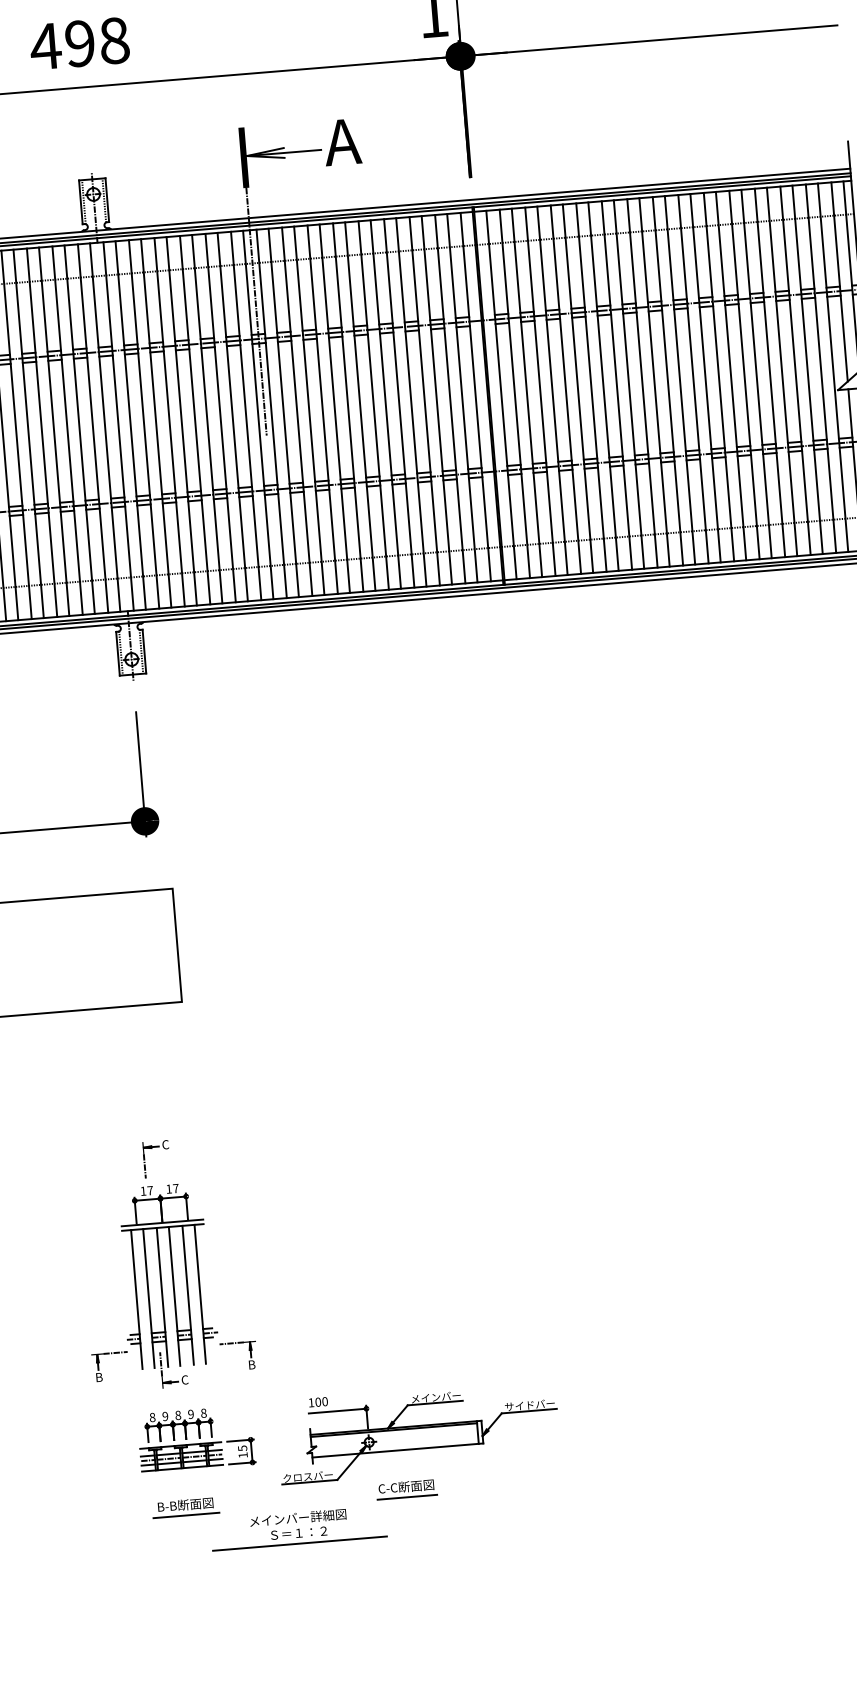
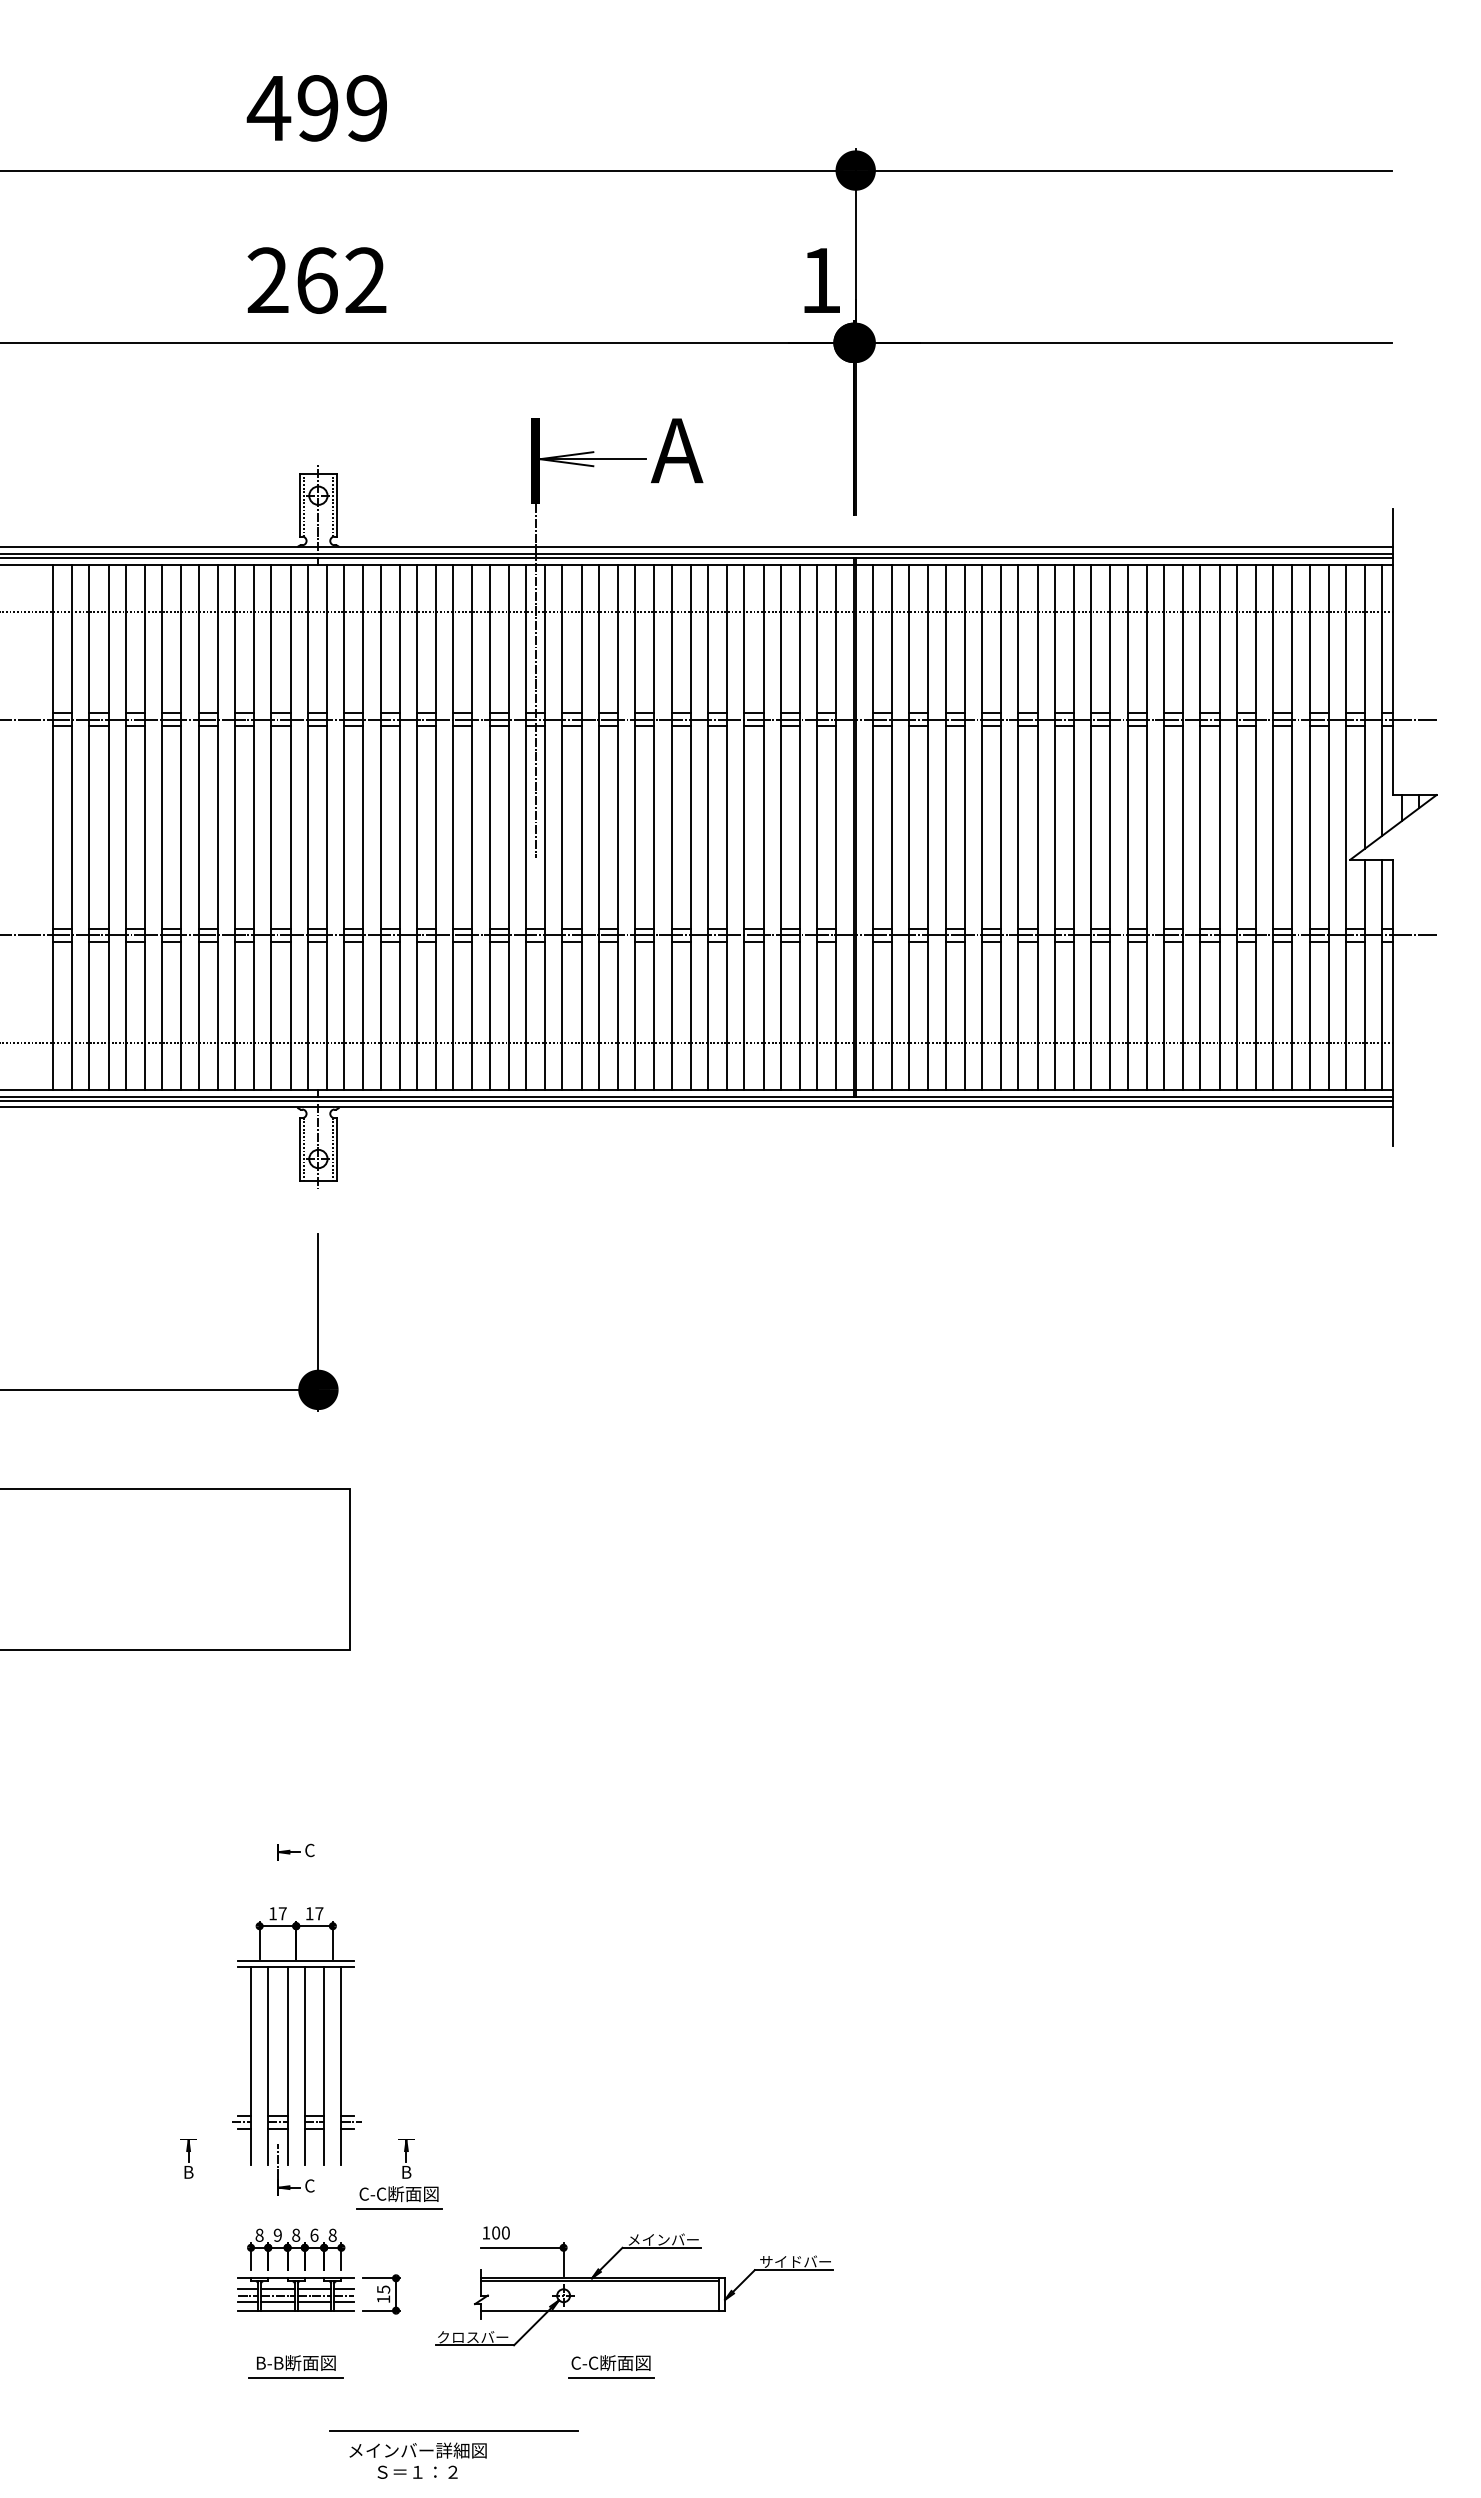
text: (79, 43) -> (315, 280), 498 -> 262
line: (144, 1166) -> (277, 1878), removed
line: (231, 1343) -> (380, 2139), removed
line: (115, 1352) -> (214, 2139), removed
part: (248, 1382) -> (399, 2197), added
text: (191, 1413) -> (314, 2234), 9 -> 6
text: (298, 1524) -> (417, 2460), moved

